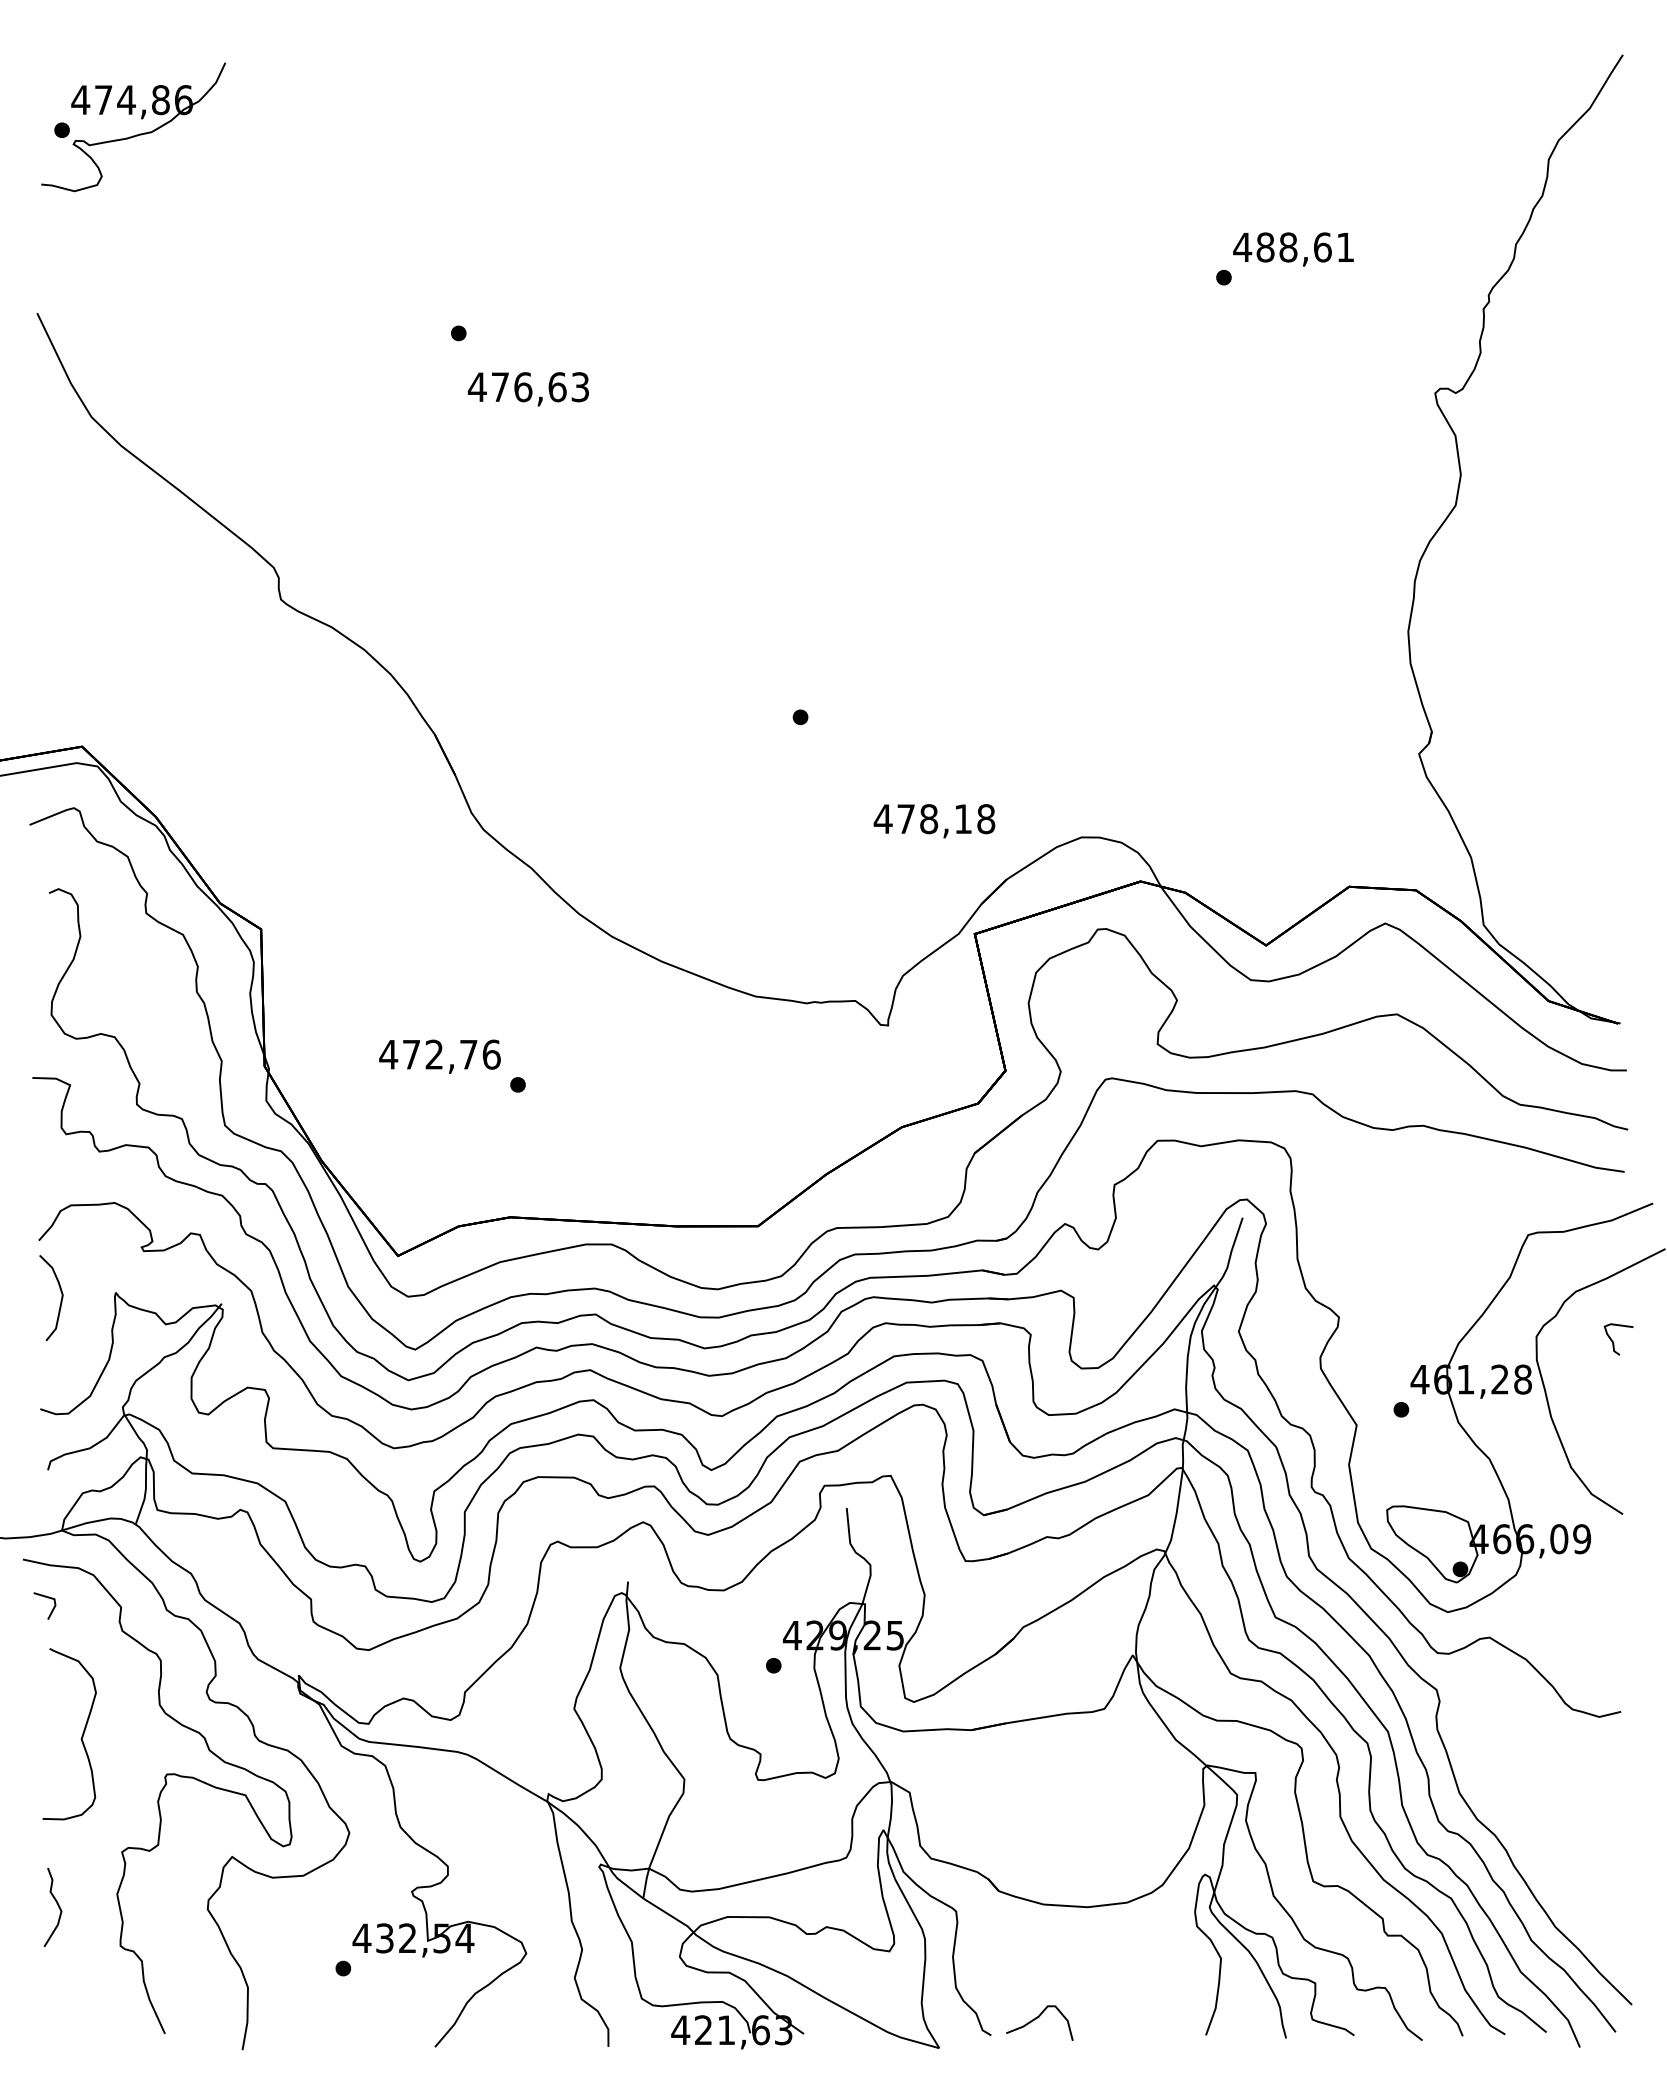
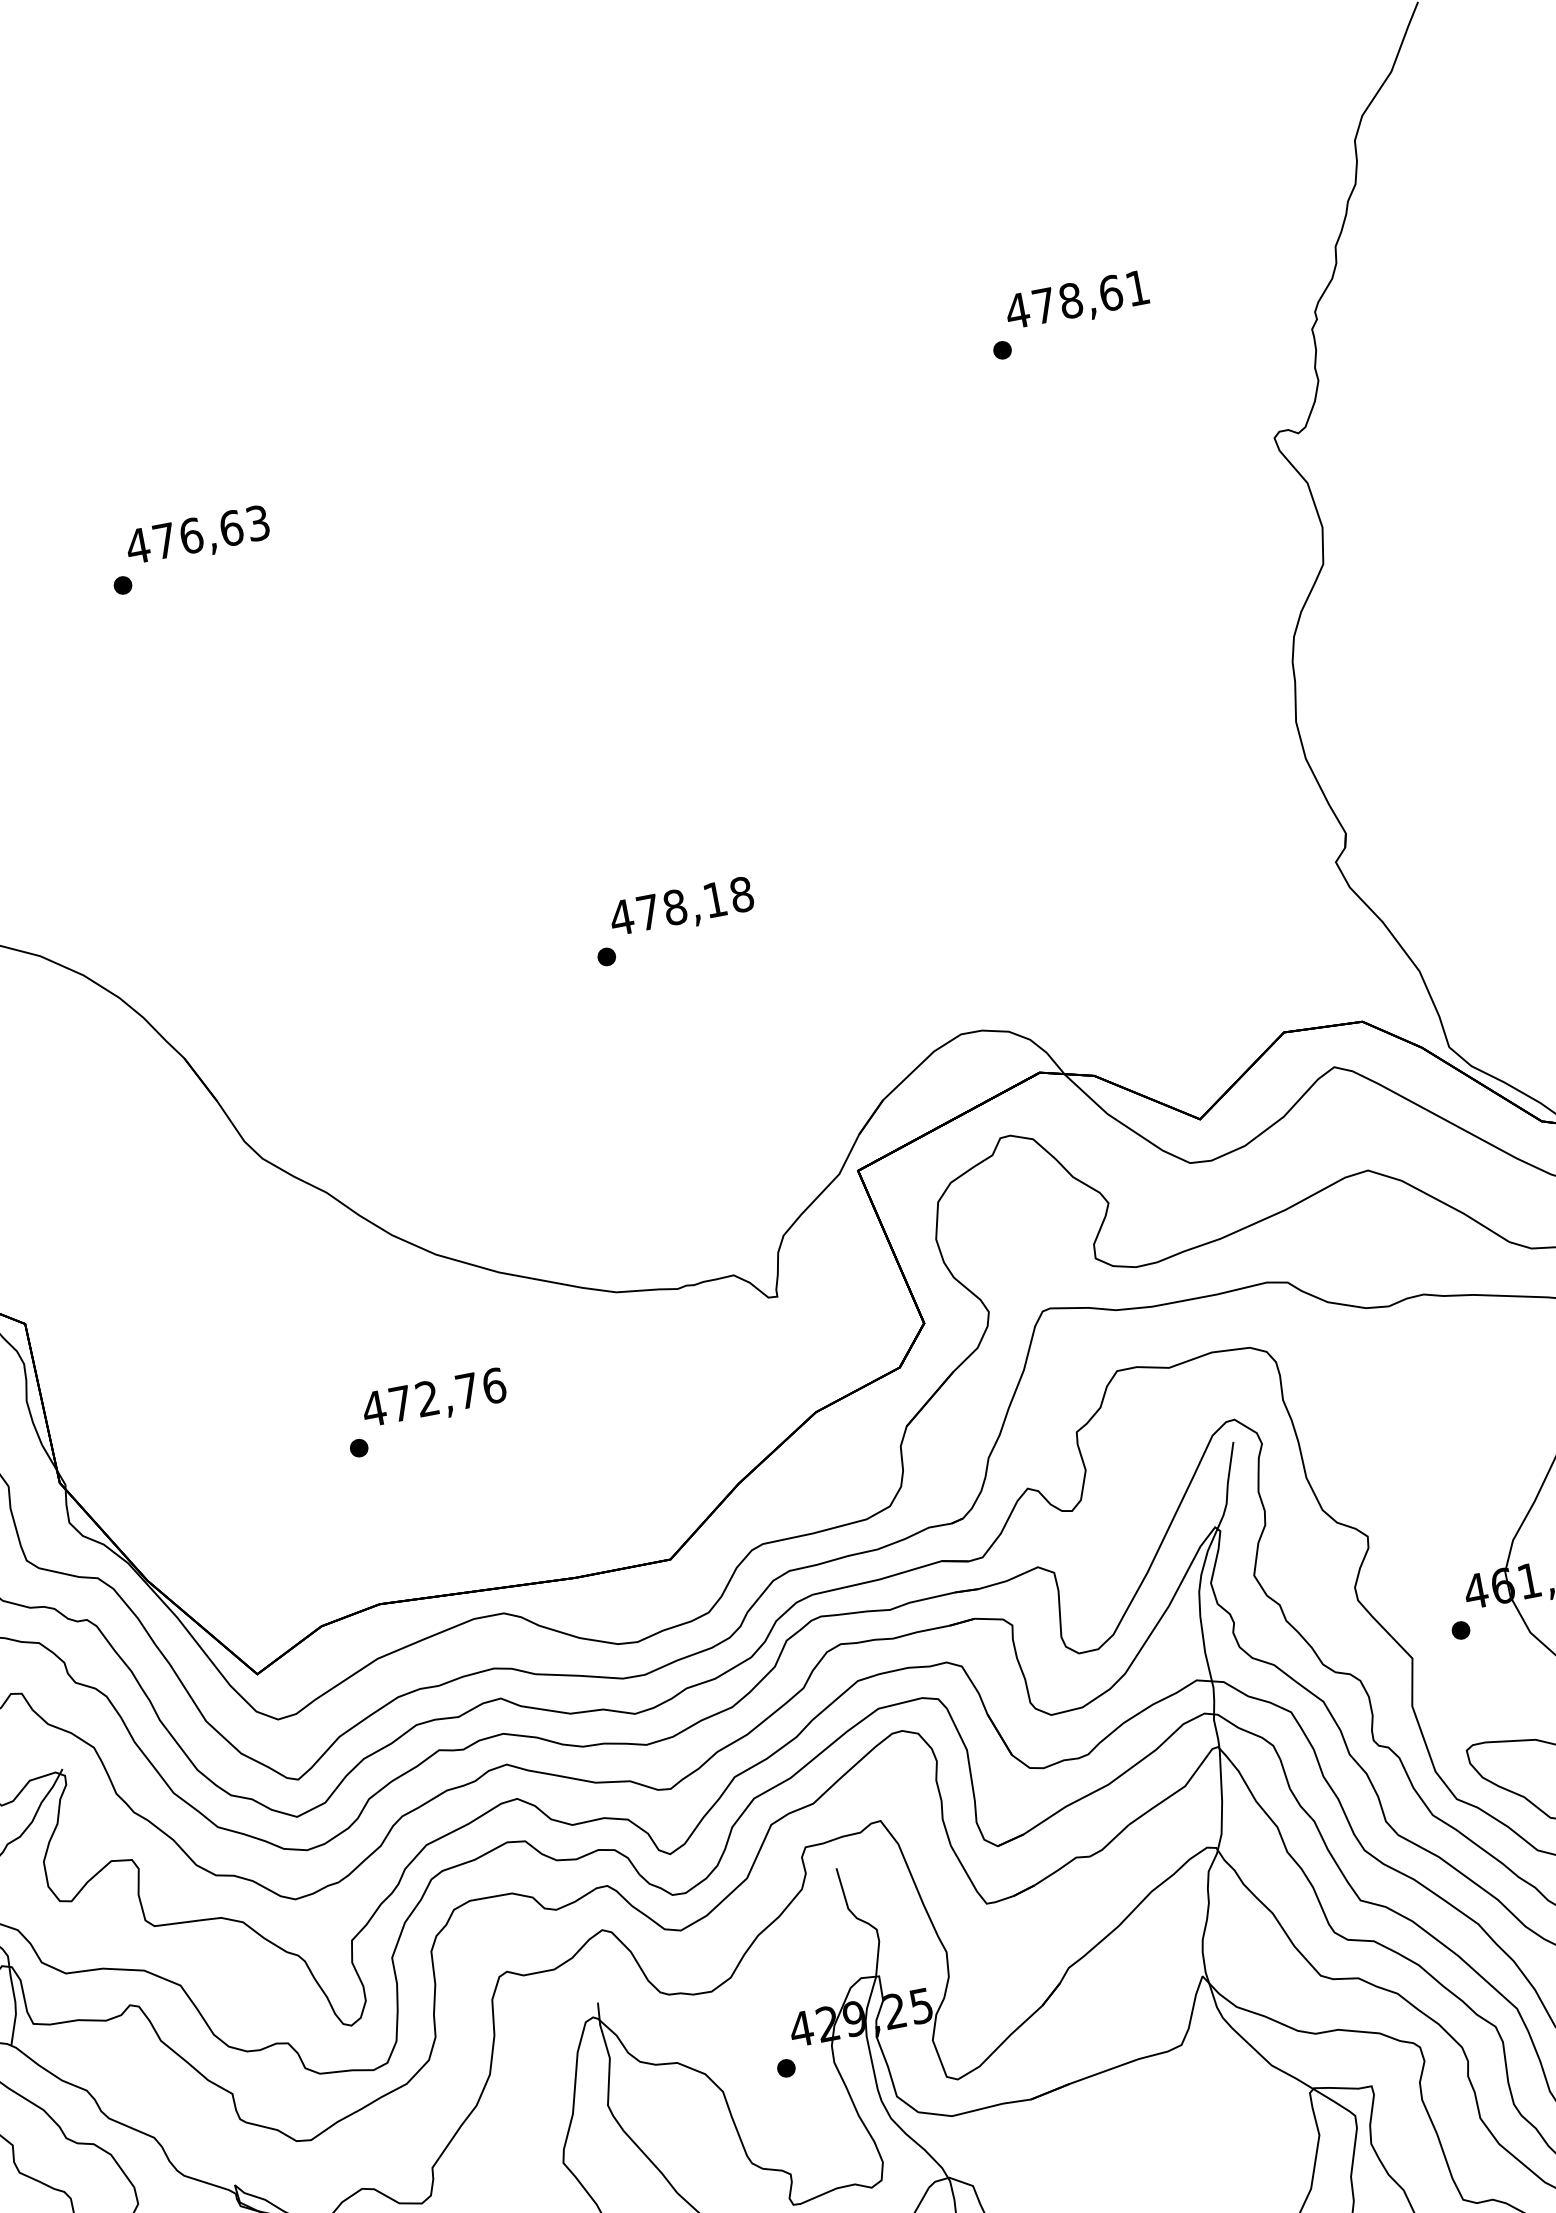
text: (1265, 247) -> (1044, 305), 488,61 -> 478,61
text: (527, 389) -> (196, 537), moved
text: (934, 821) -> (682, 908), moved
text: (439, 1056) -> (433, 1399), moved

